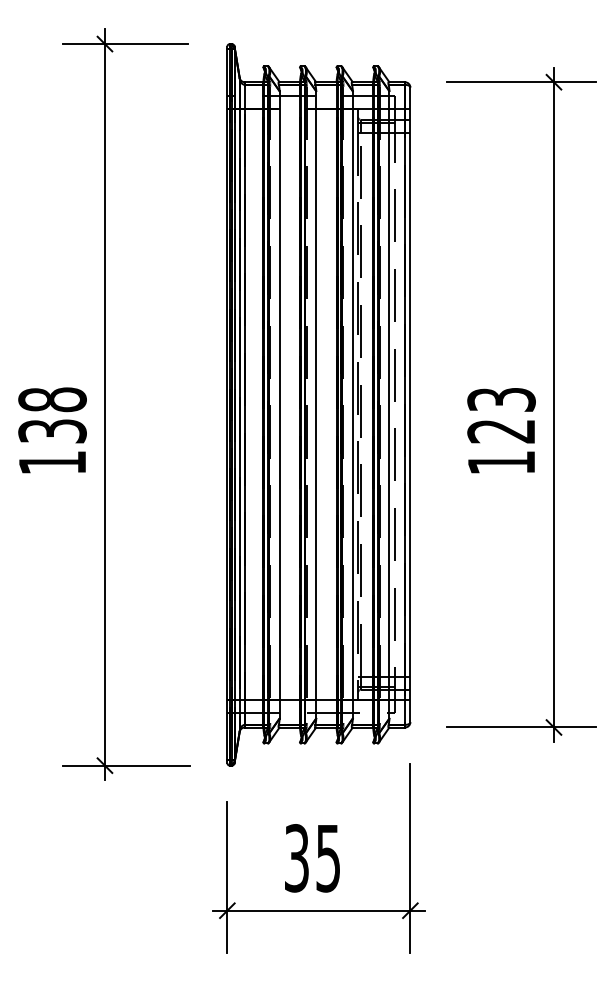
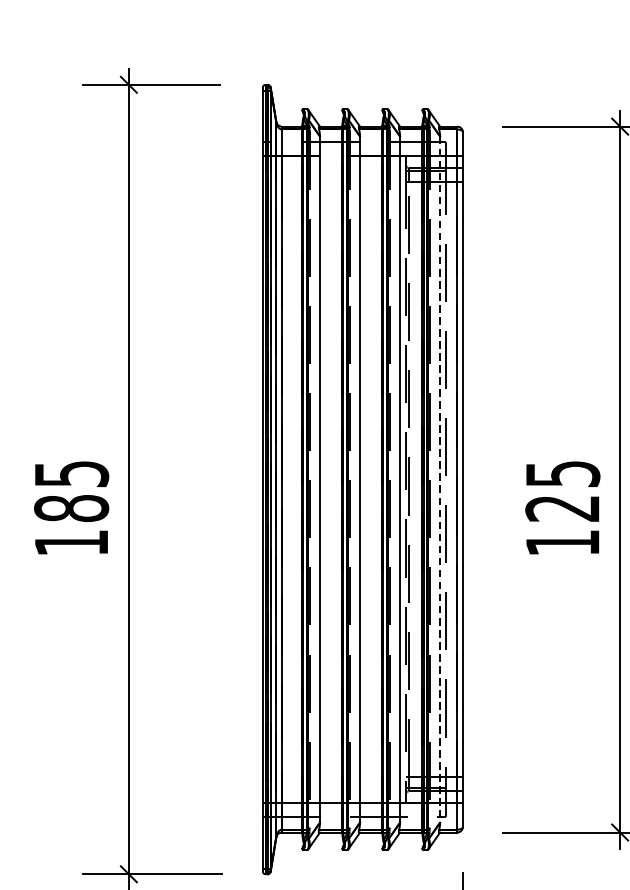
text: (501, 399) -> (562, 473), 123 -> 125
line: (389, 404) -> (440, 479), solid -> dashed
text: (52, 415) -> (71, 491), 138 -> 185

